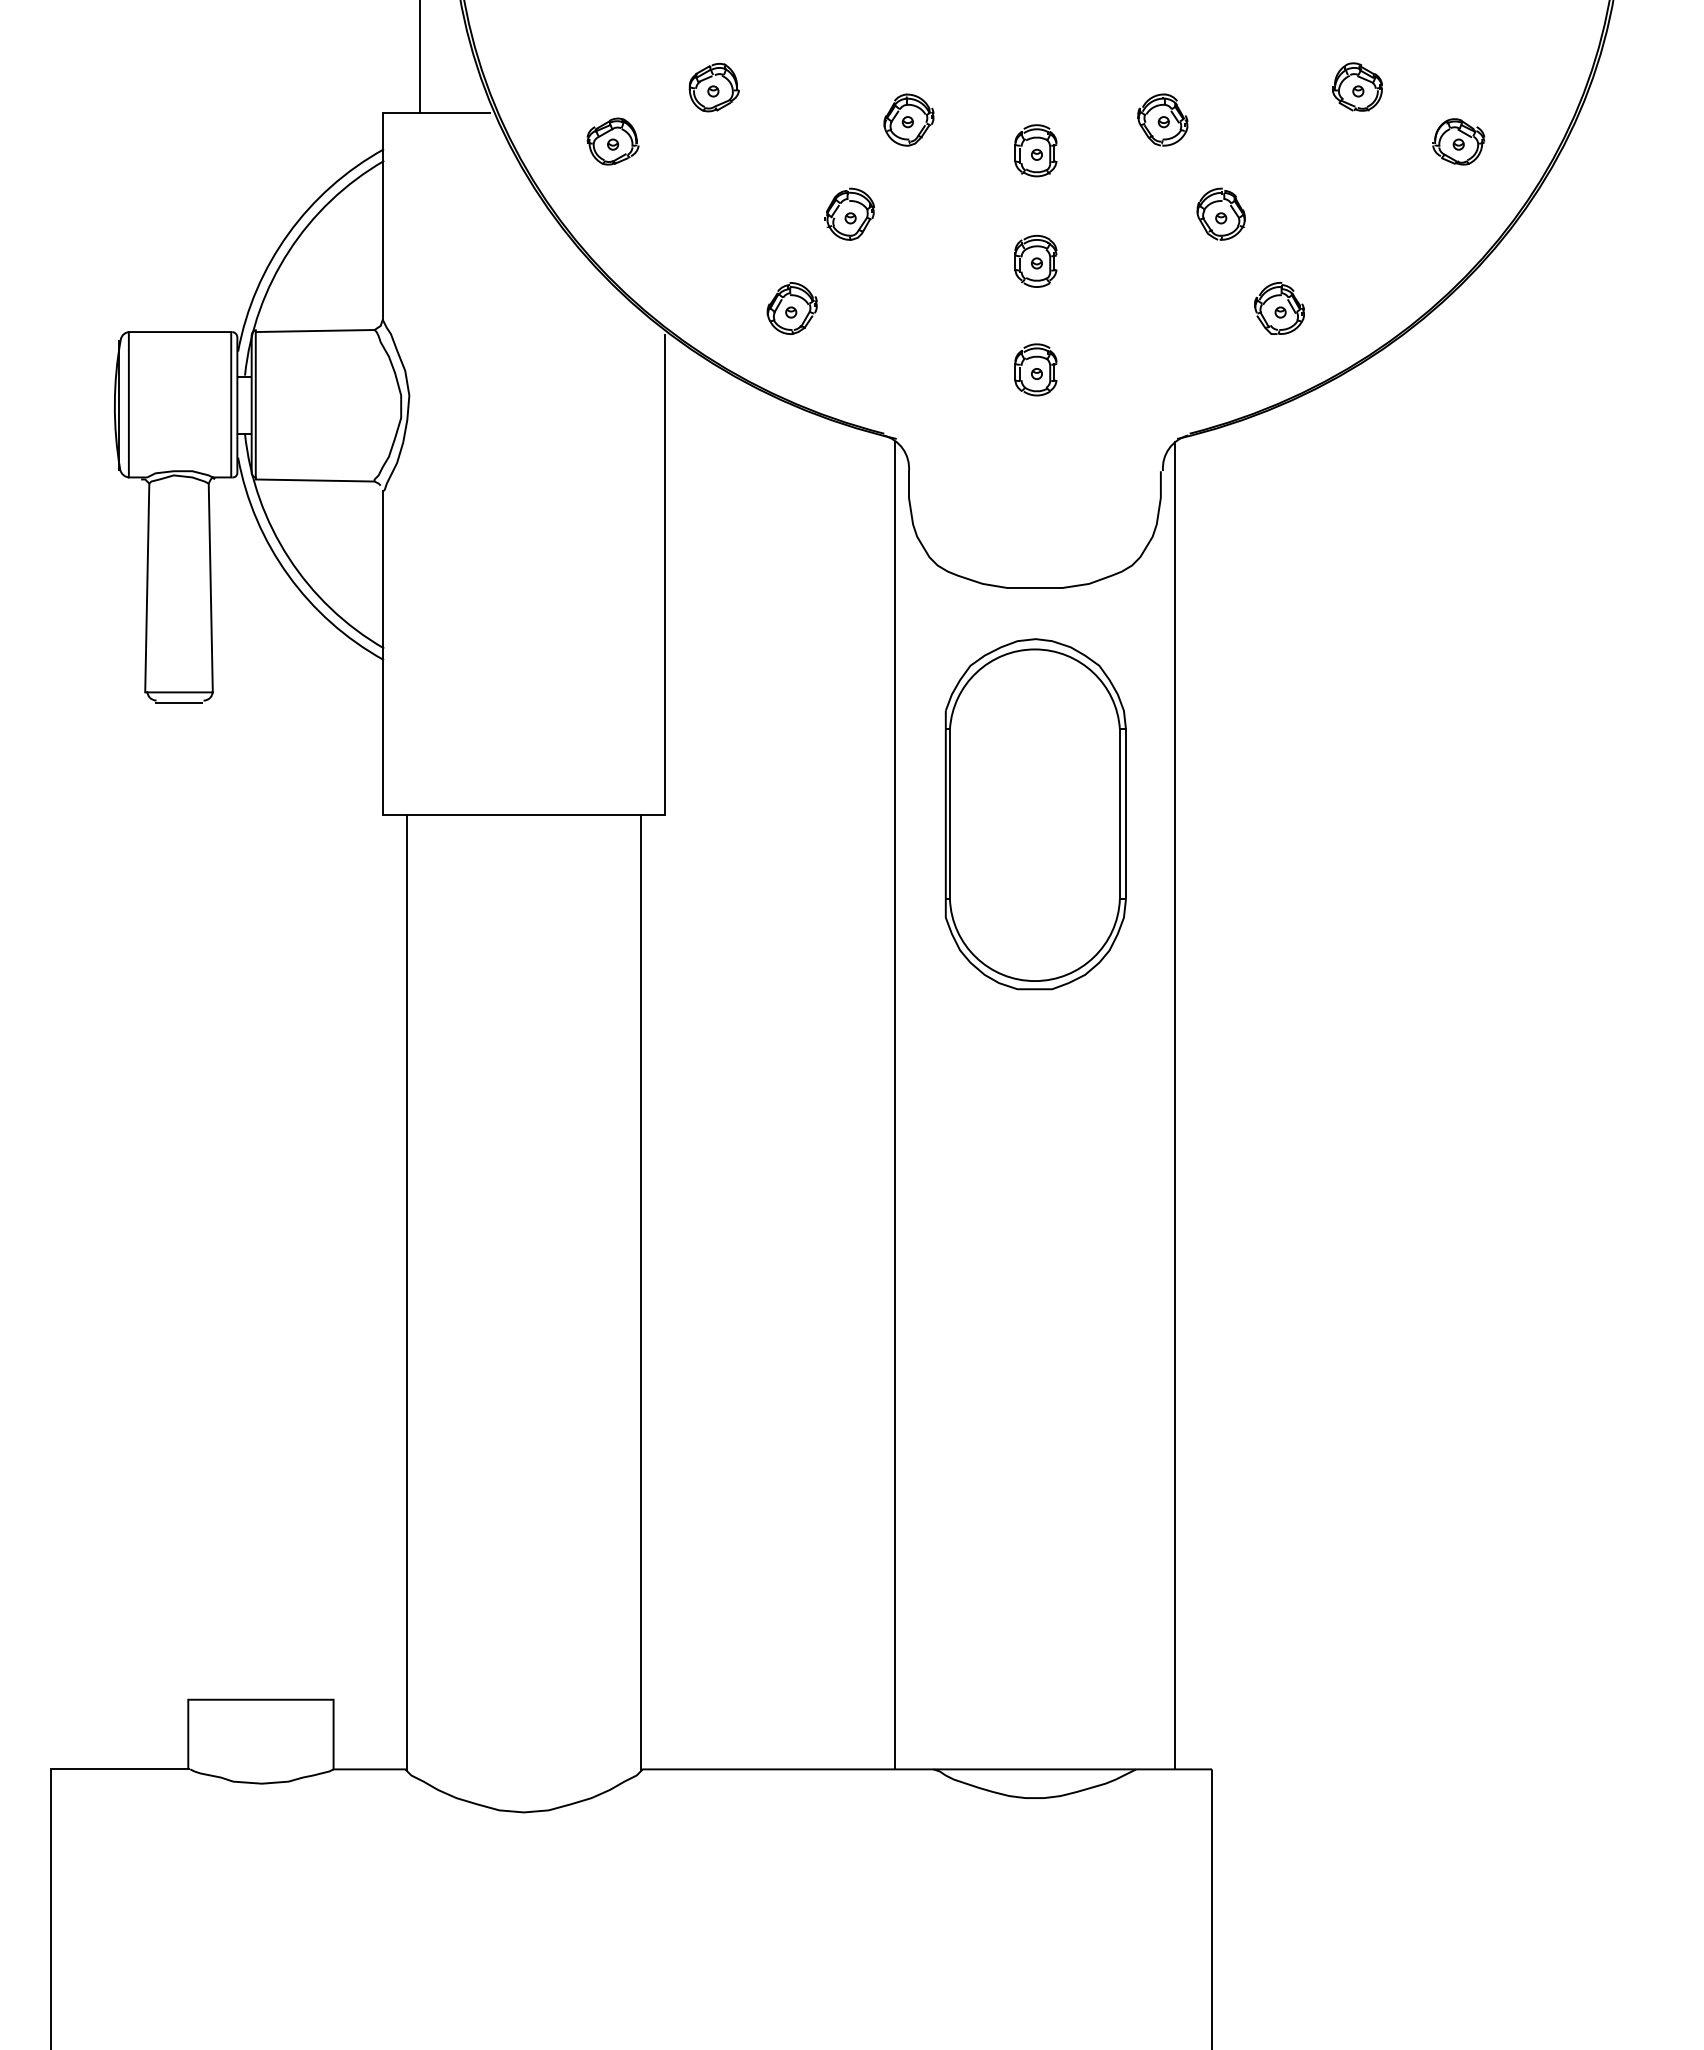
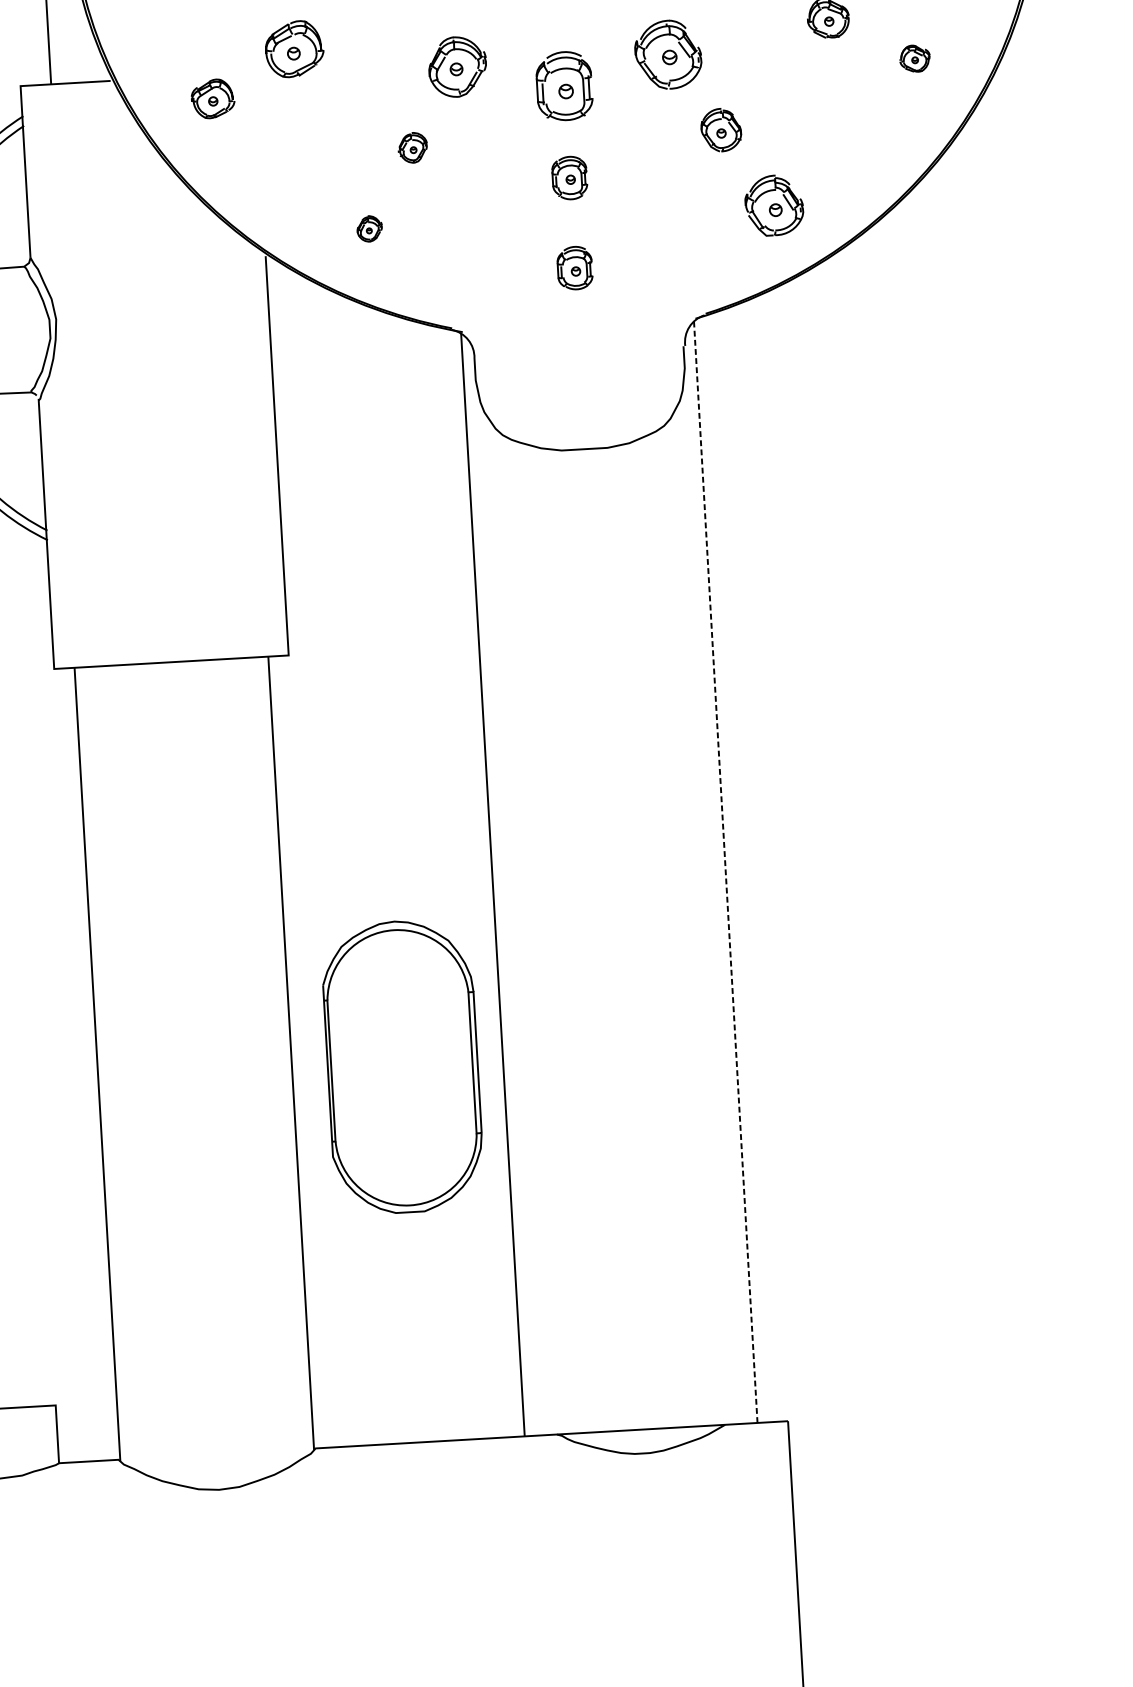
part: (713, 87) -> (293, 49), size x1.4
part: (908, 119) -> (457, 66), size x1.4
part: (1162, 119) -> (668, 54), size x1.6
part: (1458, 141) -> (914, 58), size x0.7
part: (1035, 150) -> (564, 86), size x1.6
part: (849, 213) -> (412, 147), size x0.7
part: (791, 308) -> (369, 228), size x0.6
part: (1279, 308) -> (774, 205), size x1.4
part: (1035, 814) -> (402, 1067), moved
line: (1175, 1104) -> (725, 871), solid -> dashed

